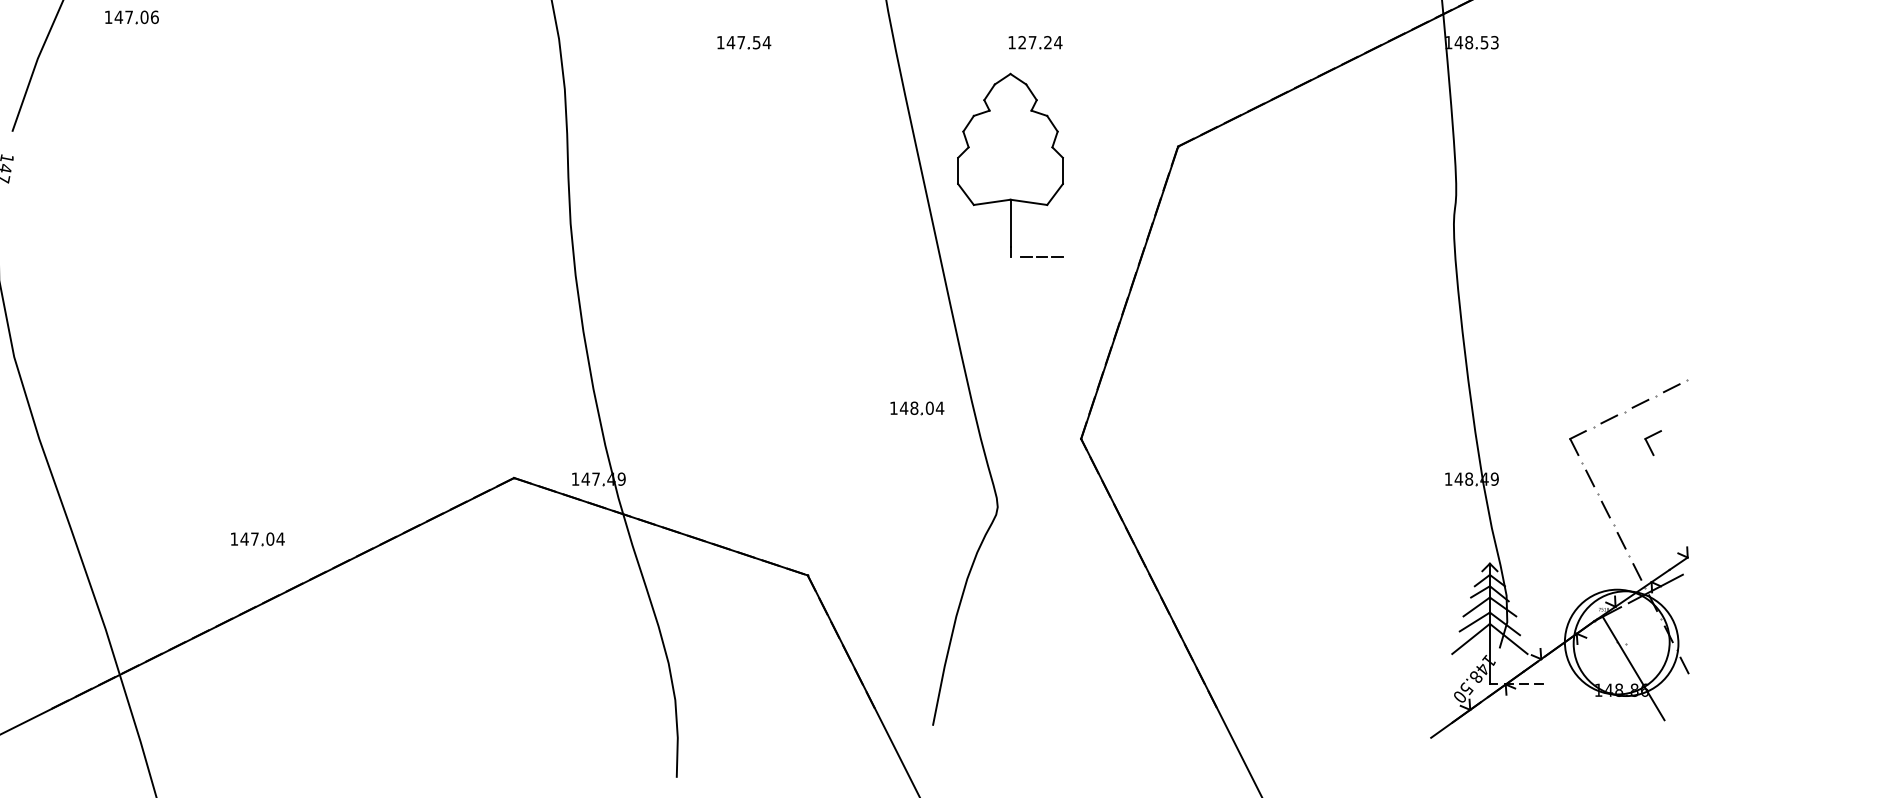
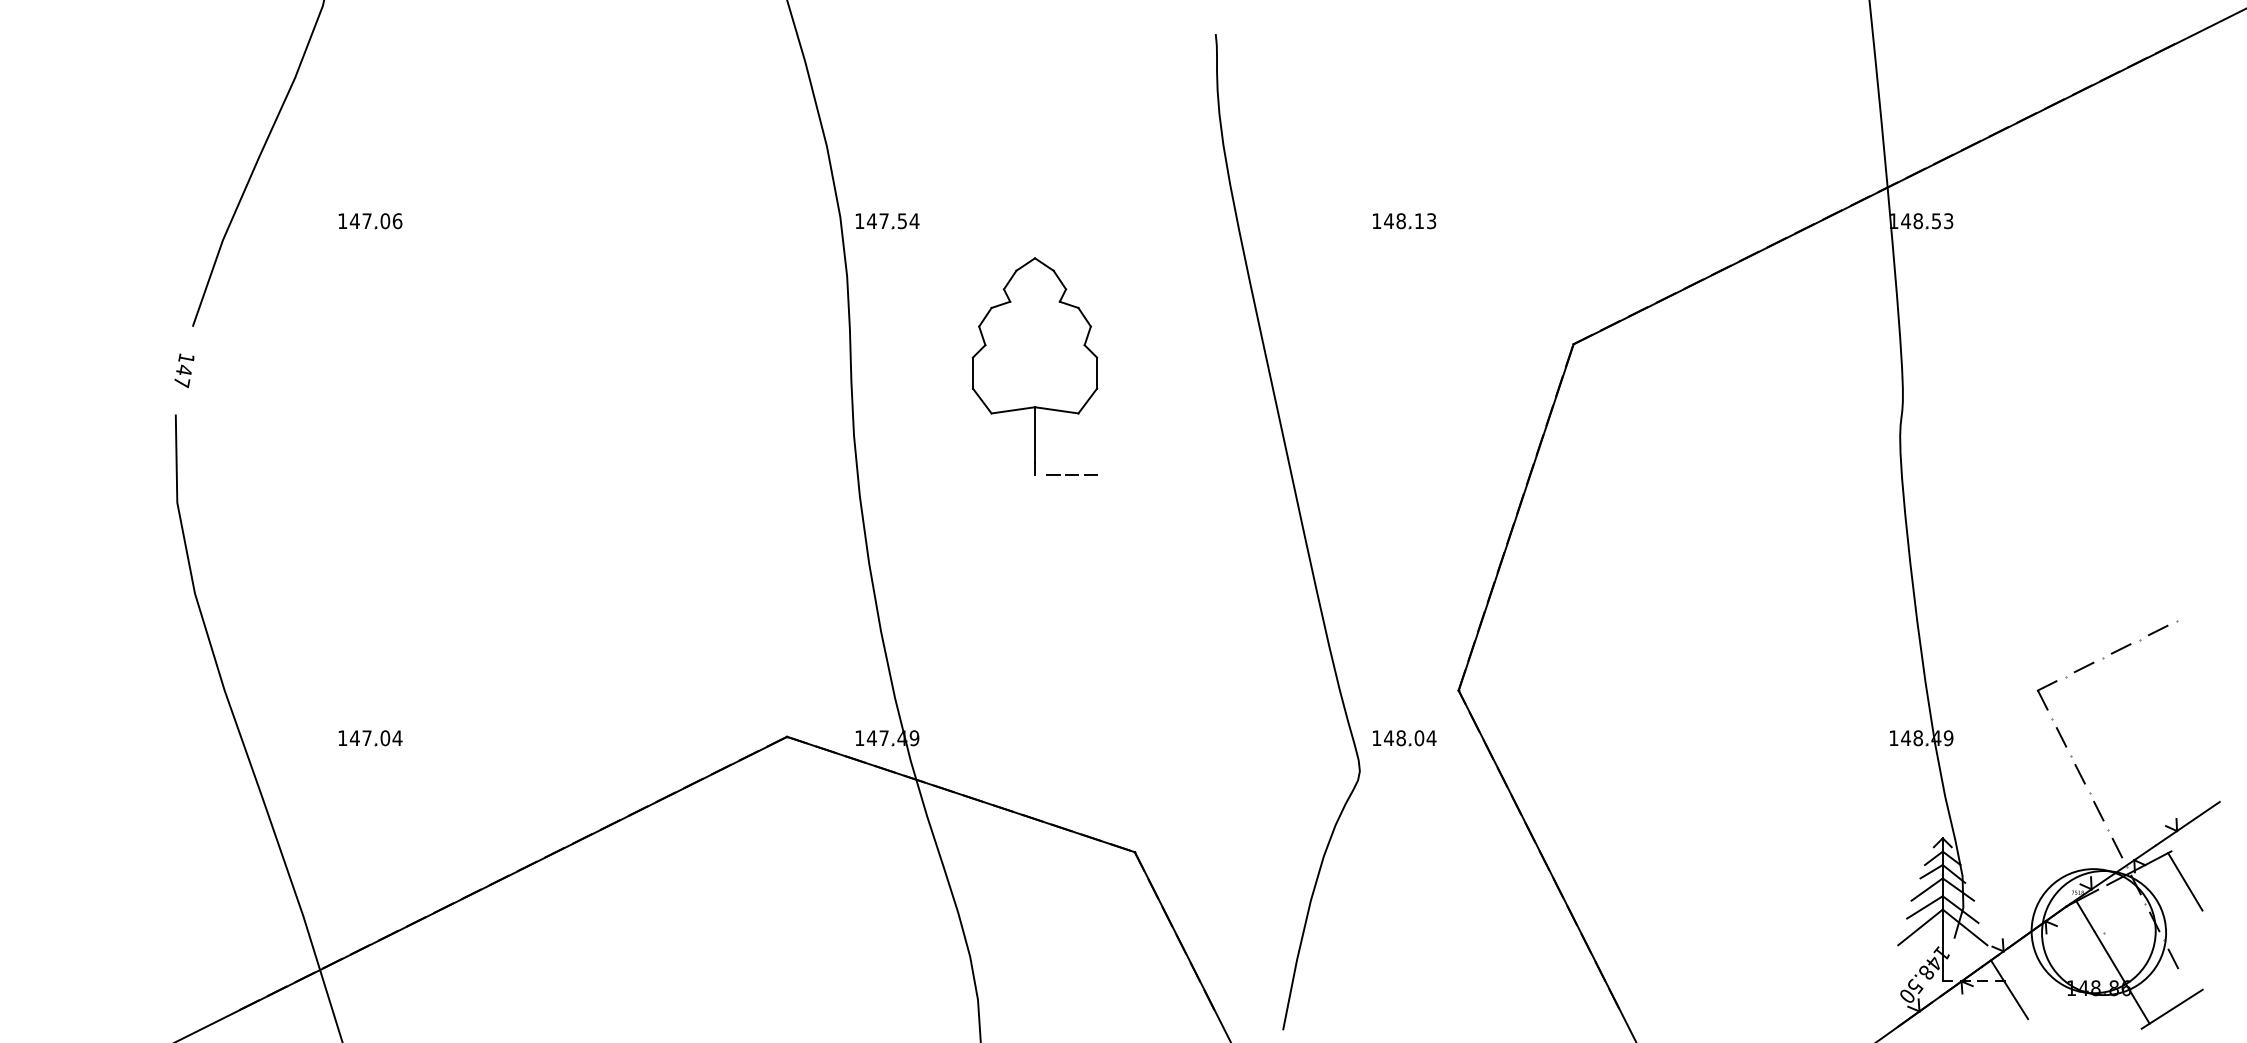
part: (132, 17) -> (370, 221), moved
part: (744, 42) -> (887, 221), moved
text: (1040, 42) -> (1410, 221), 127.24 -> 148.13
part: (1010, 165) -> (1034, 366), moved
part: (917, 408) -> (1404, 738), moved
part: (1652, 443) -> (2135, 695), removed
part: (257, 539) -> (370, 738), moved
line: (1705, 545) -> (2198, 816), added
line: (1694, 600) -> (2185, 881), added
line: (1546, 691) -> (2009, 989), added
line: (1682, 707) -> (2171, 1008), added

